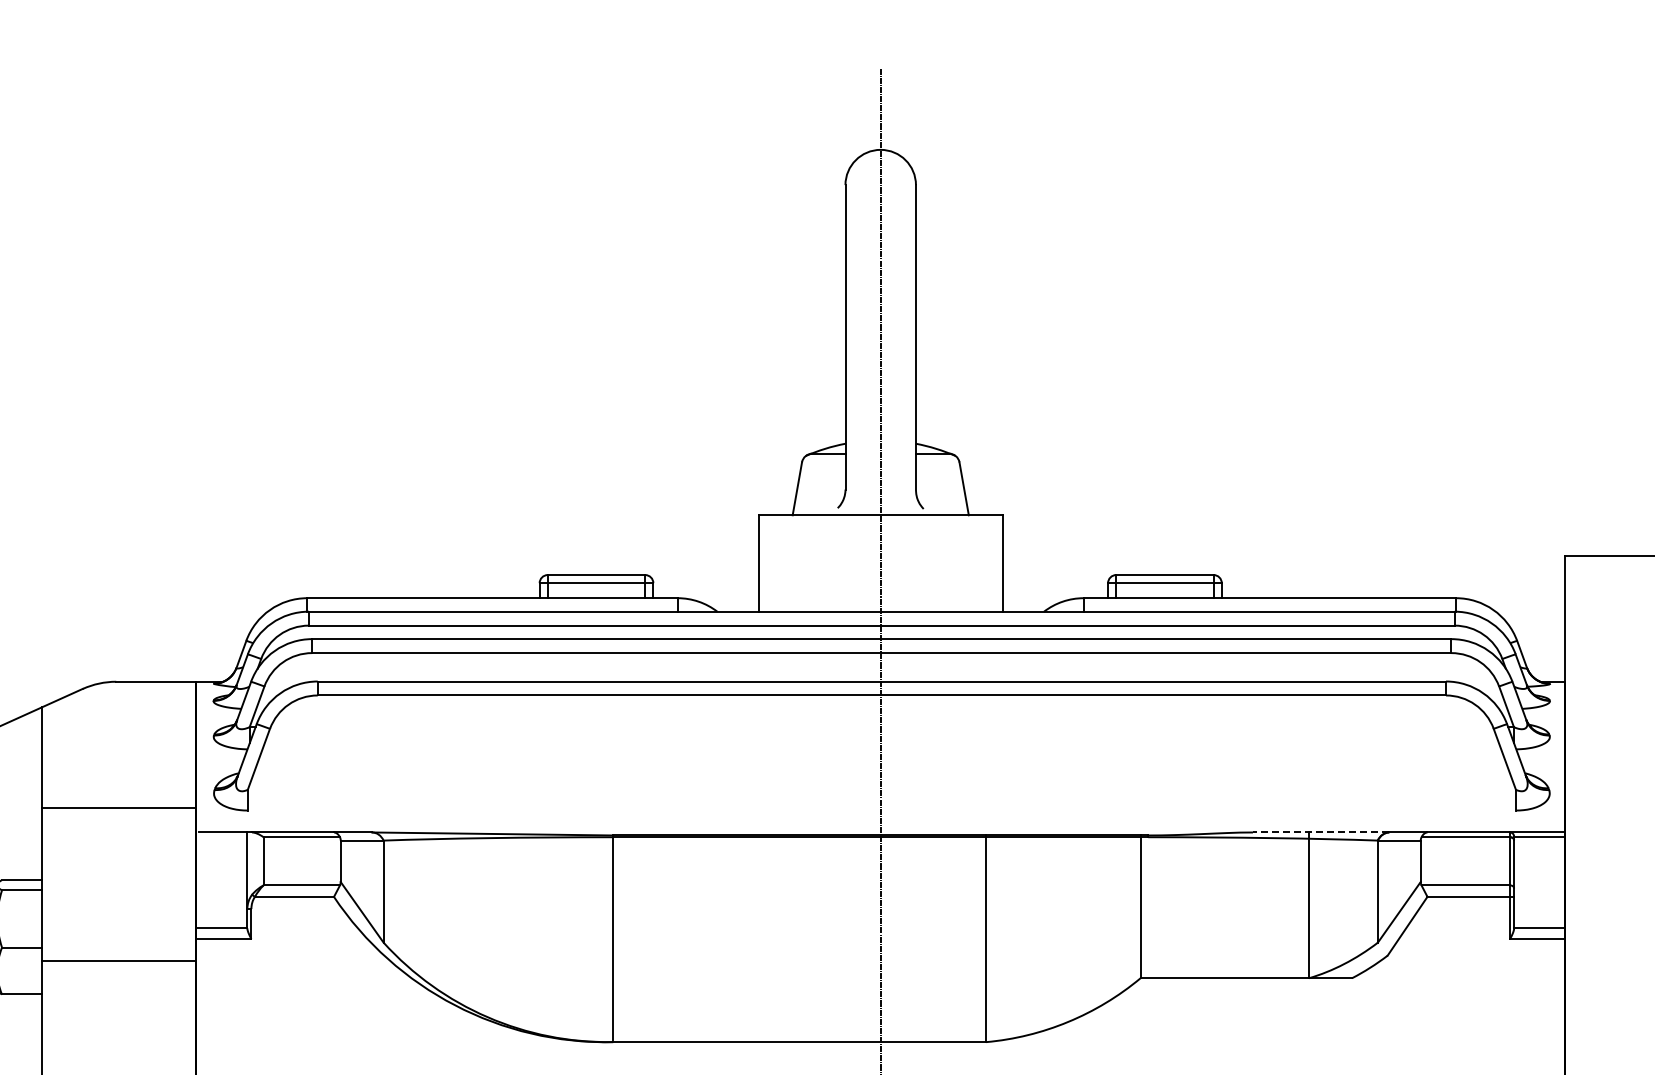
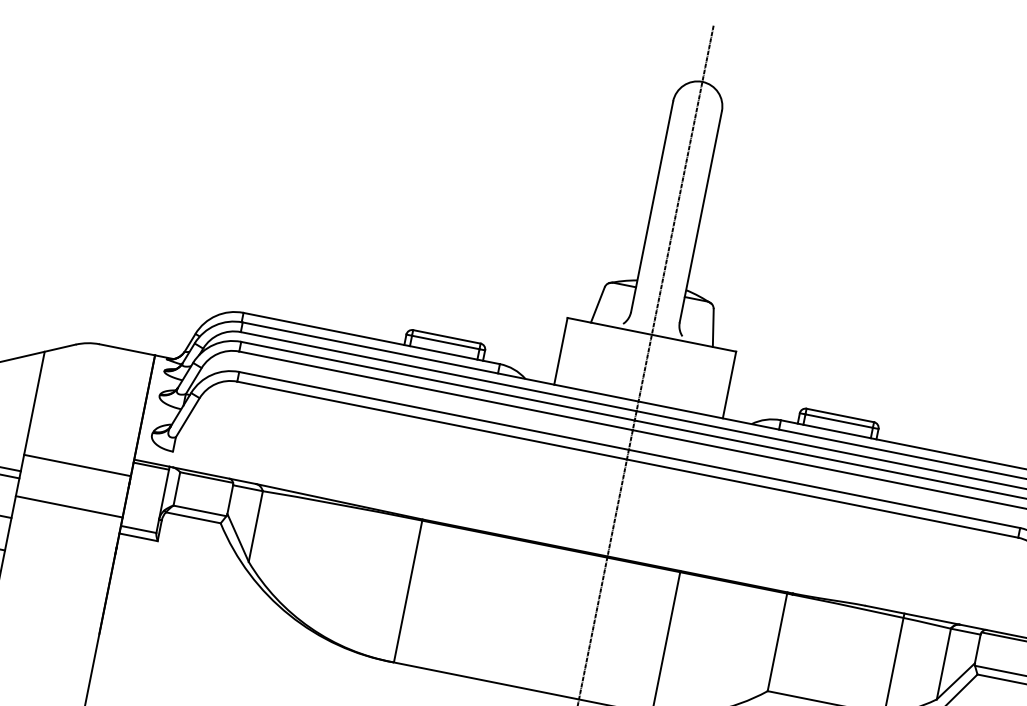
line: (118, 808) -> (77, 465), moved
line: (1320, 832) -> (912, 615), dashed -> solid
line: (221, 836) -> (151, 465), added
line: (118, 961) -> (68, 507), moved

